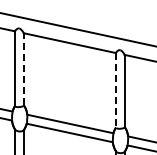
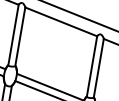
line: (23, 68) -> (20, 35), dashed -> solid
line: (116, 90) -> (92, 66), dashed -> solid

